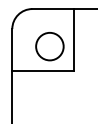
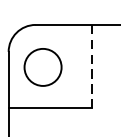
line: (74, 40) -> (92, 67), solid -> dashed
circle: (49, 46) -> (42, 67), moved

